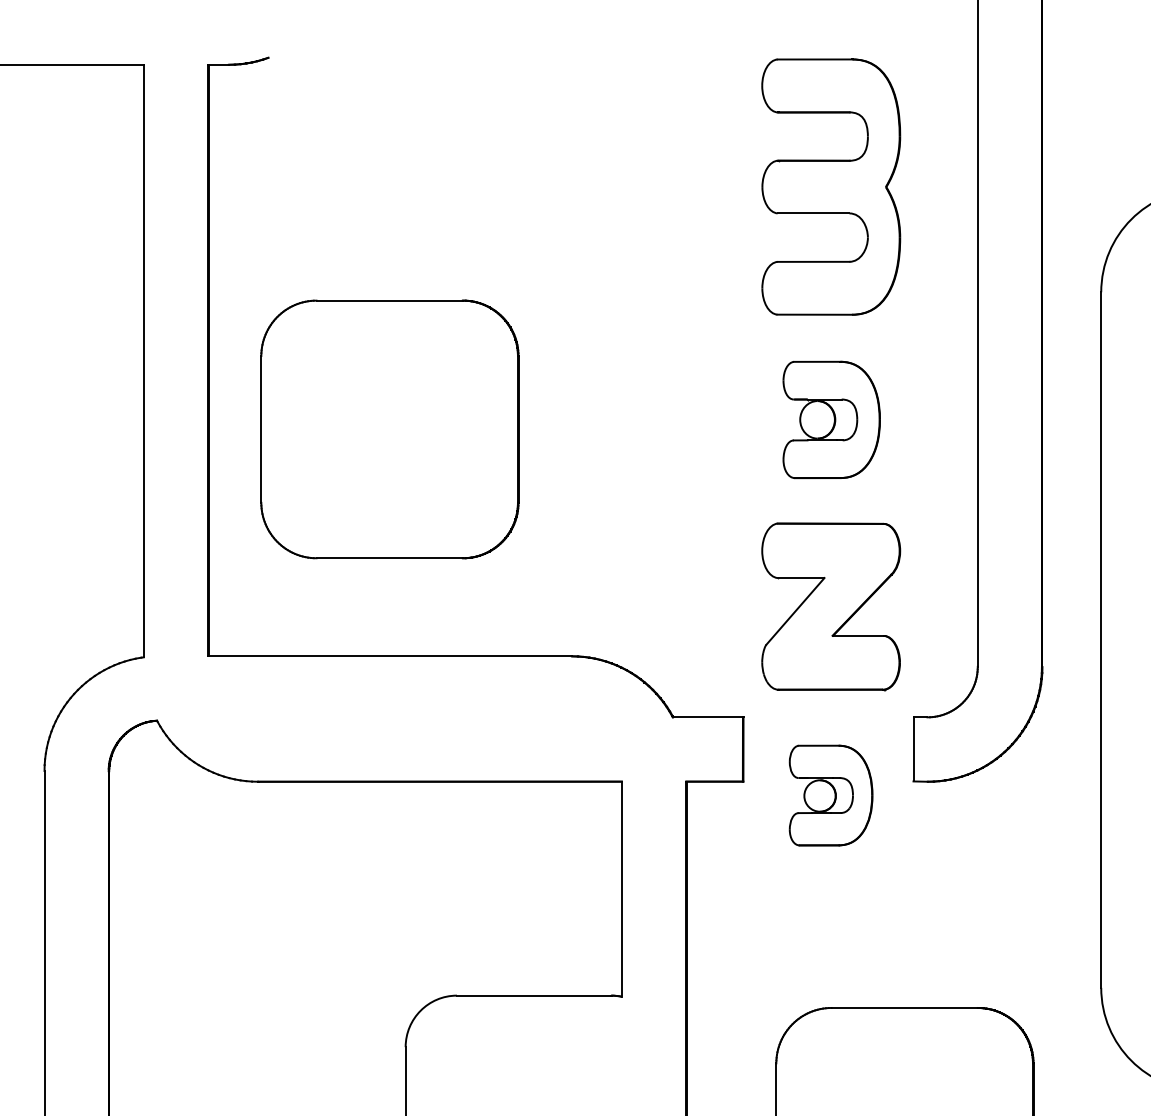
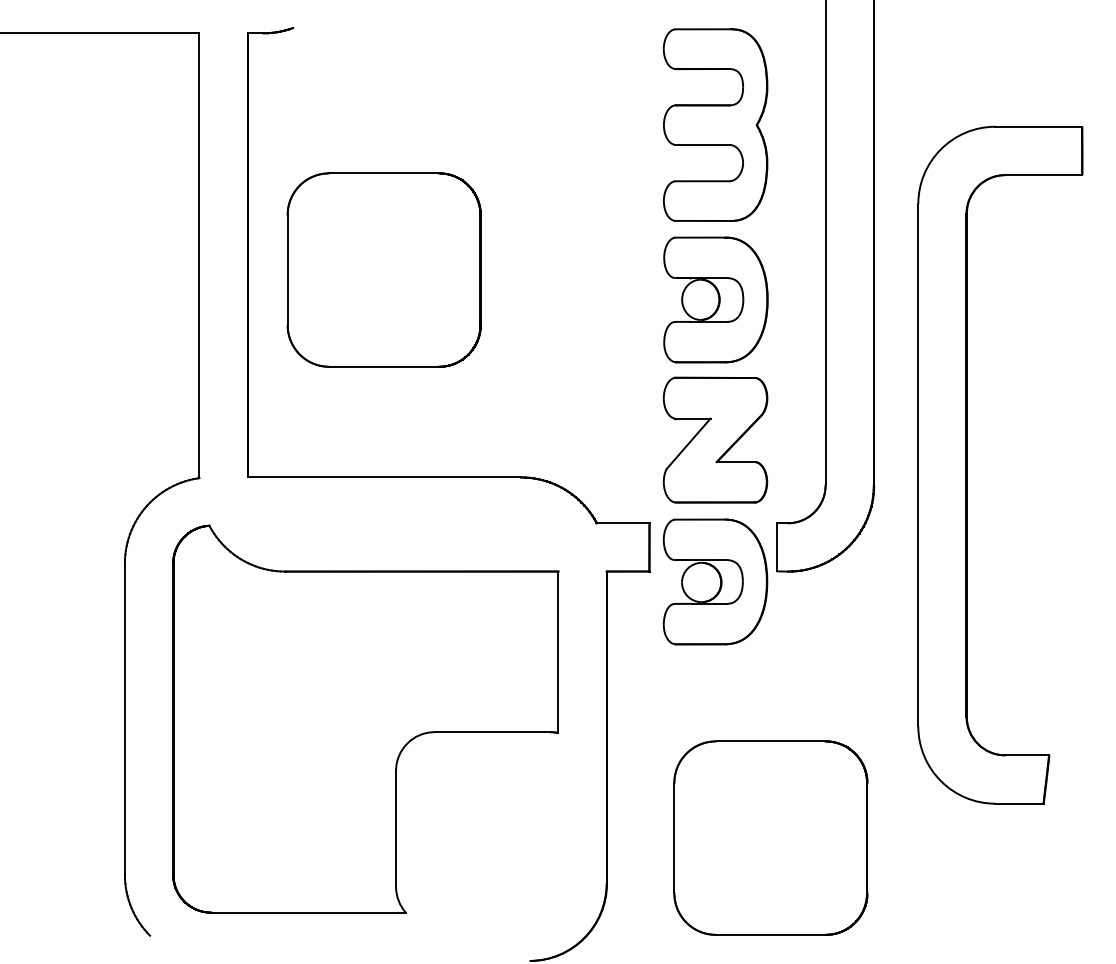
part: (831, 419) -> (715, 299), size x1.43
part: (388, 428) -> (383, 269), moved
part: (831, 794) -> (715, 581), size x1.67

